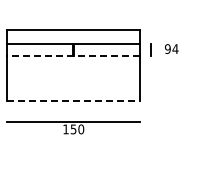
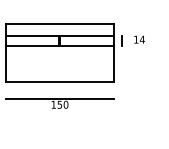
text: (167, 49) -> (135, 40), 94 -> 14
line: (73, 56) -> (59, 45), dashed -> solid
line: (74, 100) -> (60, 81), dashed -> solid

